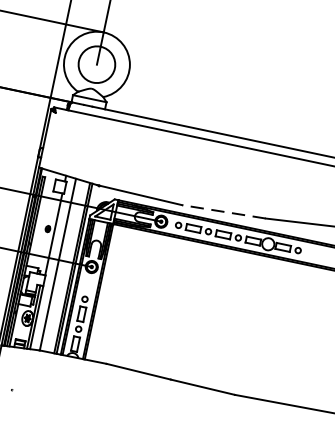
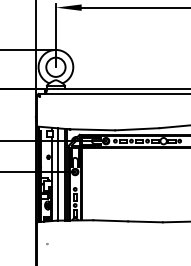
line: (222, 211) -> (136, 129), dashed -> solid

